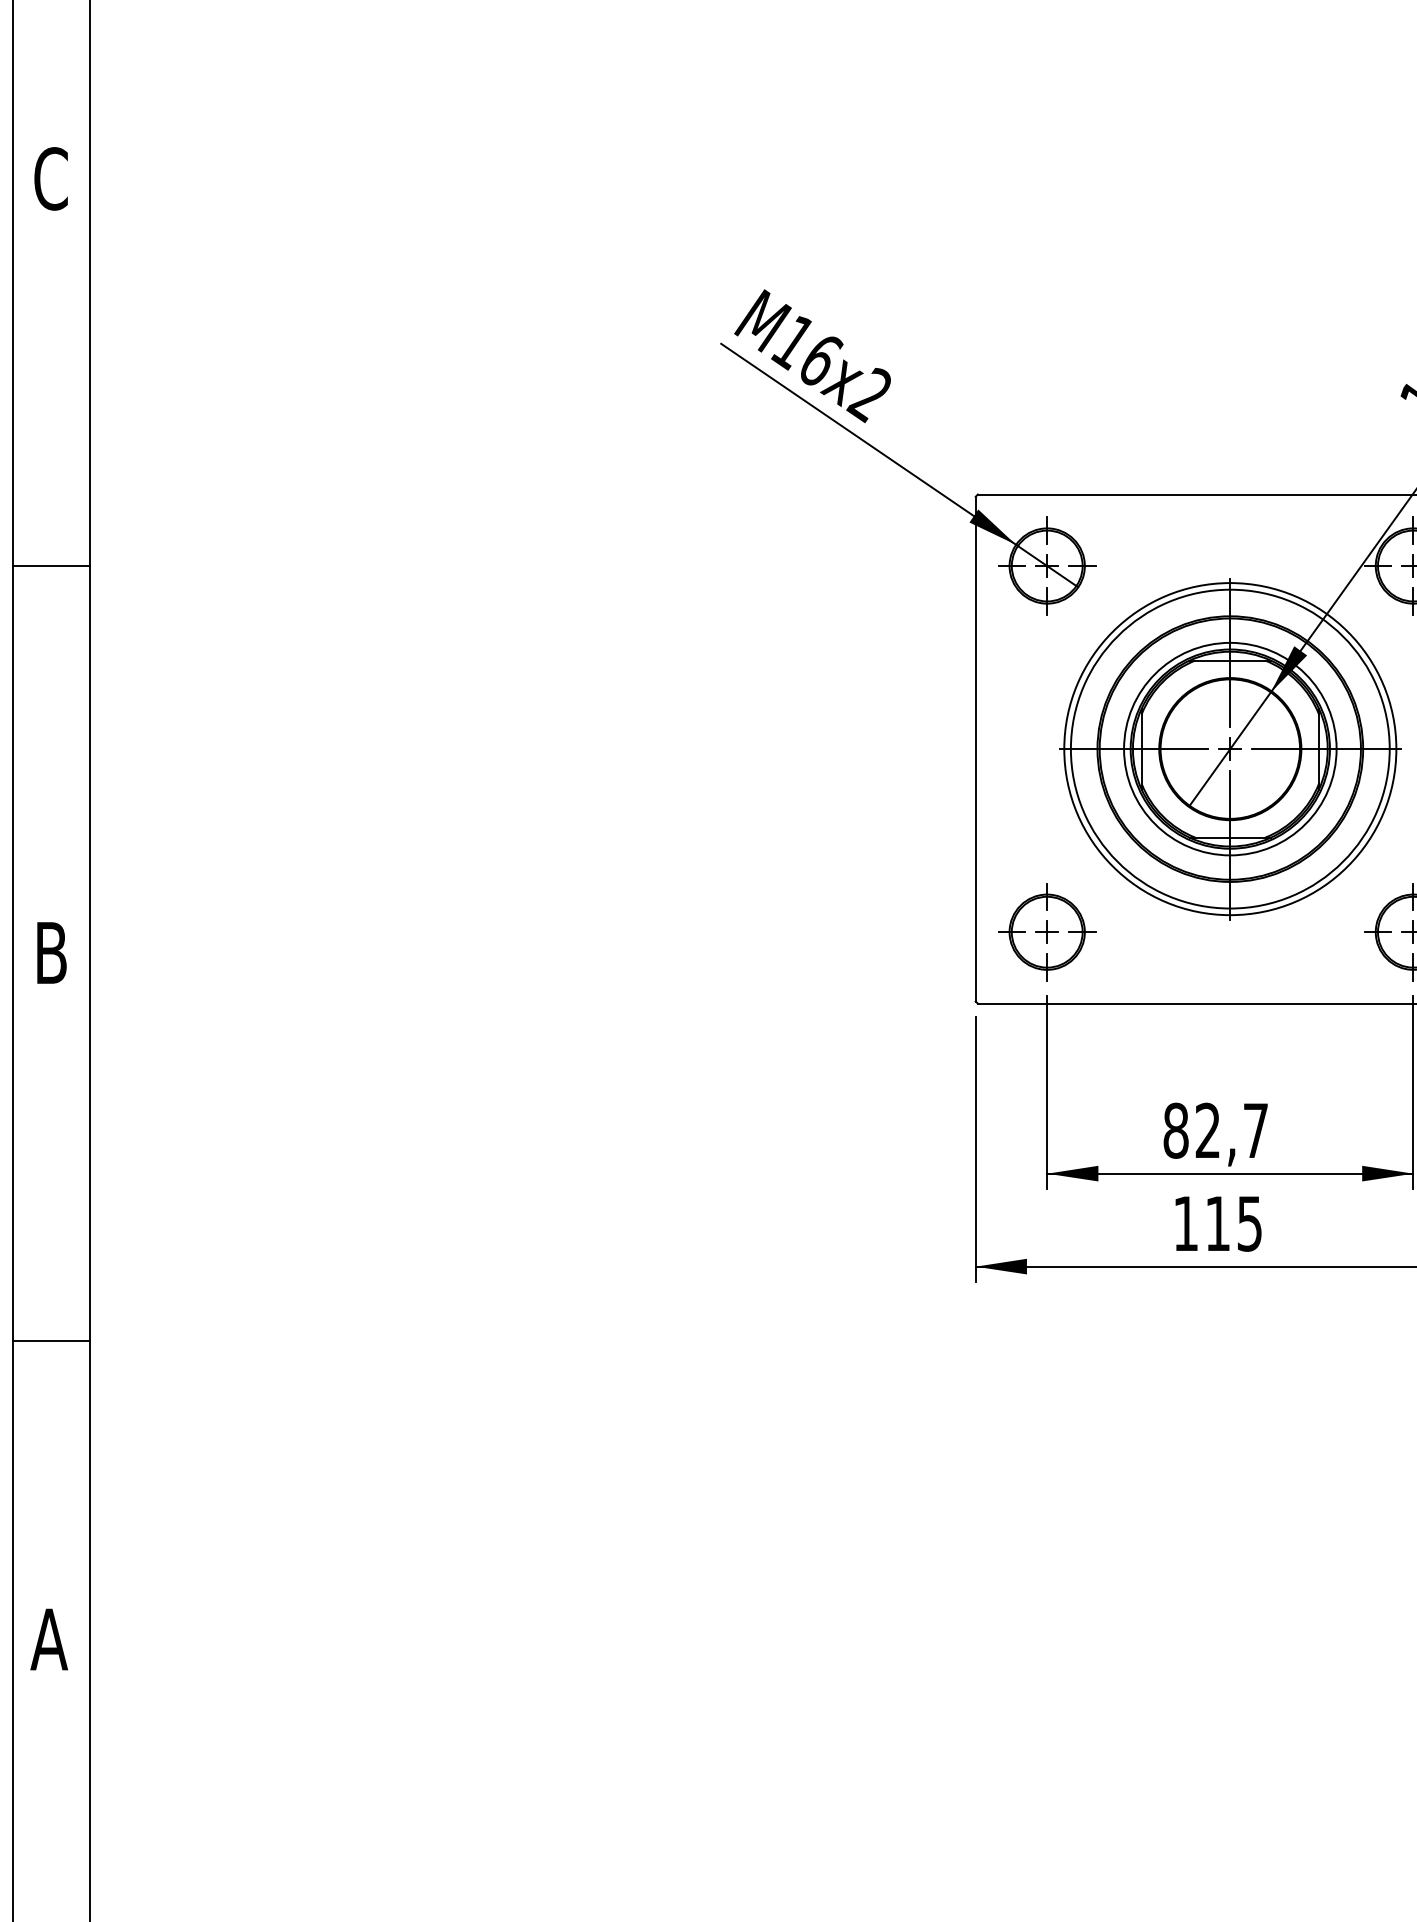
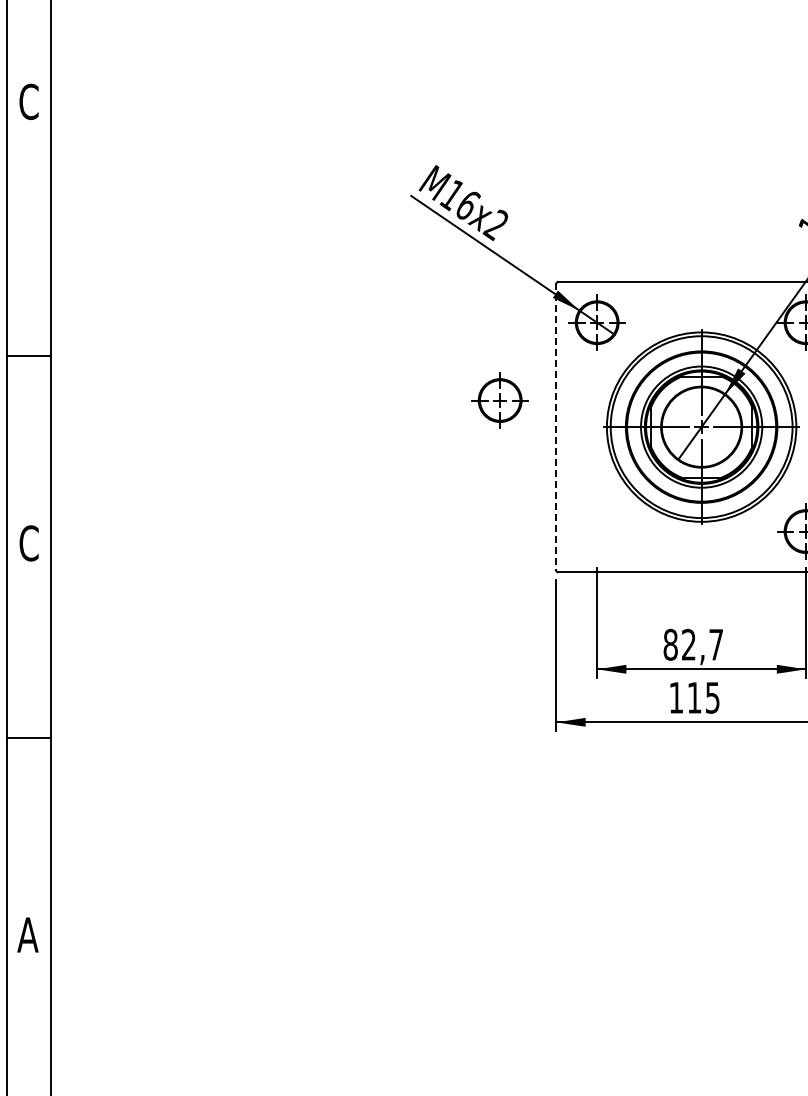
line: (51, 565) -> (29, 355), moved
line: (975, 749) -> (556, 427), solid -> dashed
part: (1045, 932) -> (499, 400), moved
text: (50, 953) -> (28, 543), B -> C
line: (51, 1340) -> (29, 737), moved

